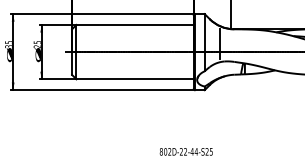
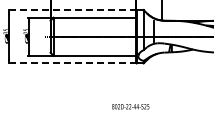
line: (103, 14) -> (72, 10), solid -> dashed
line: (103, 90) -> (72, 63), solid -> dashed

